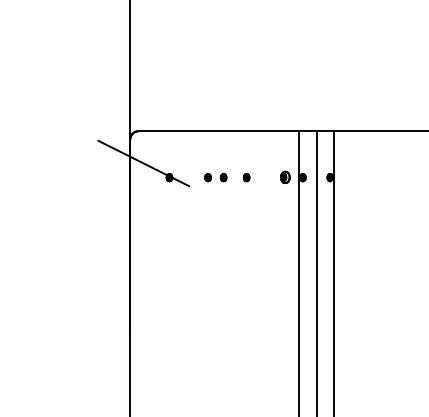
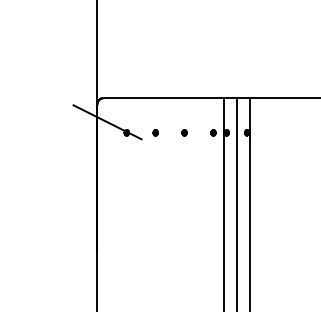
part: (223, 177) -> (167, 132), removed
part: (284, 177) -> (212, 132), size x0.62

